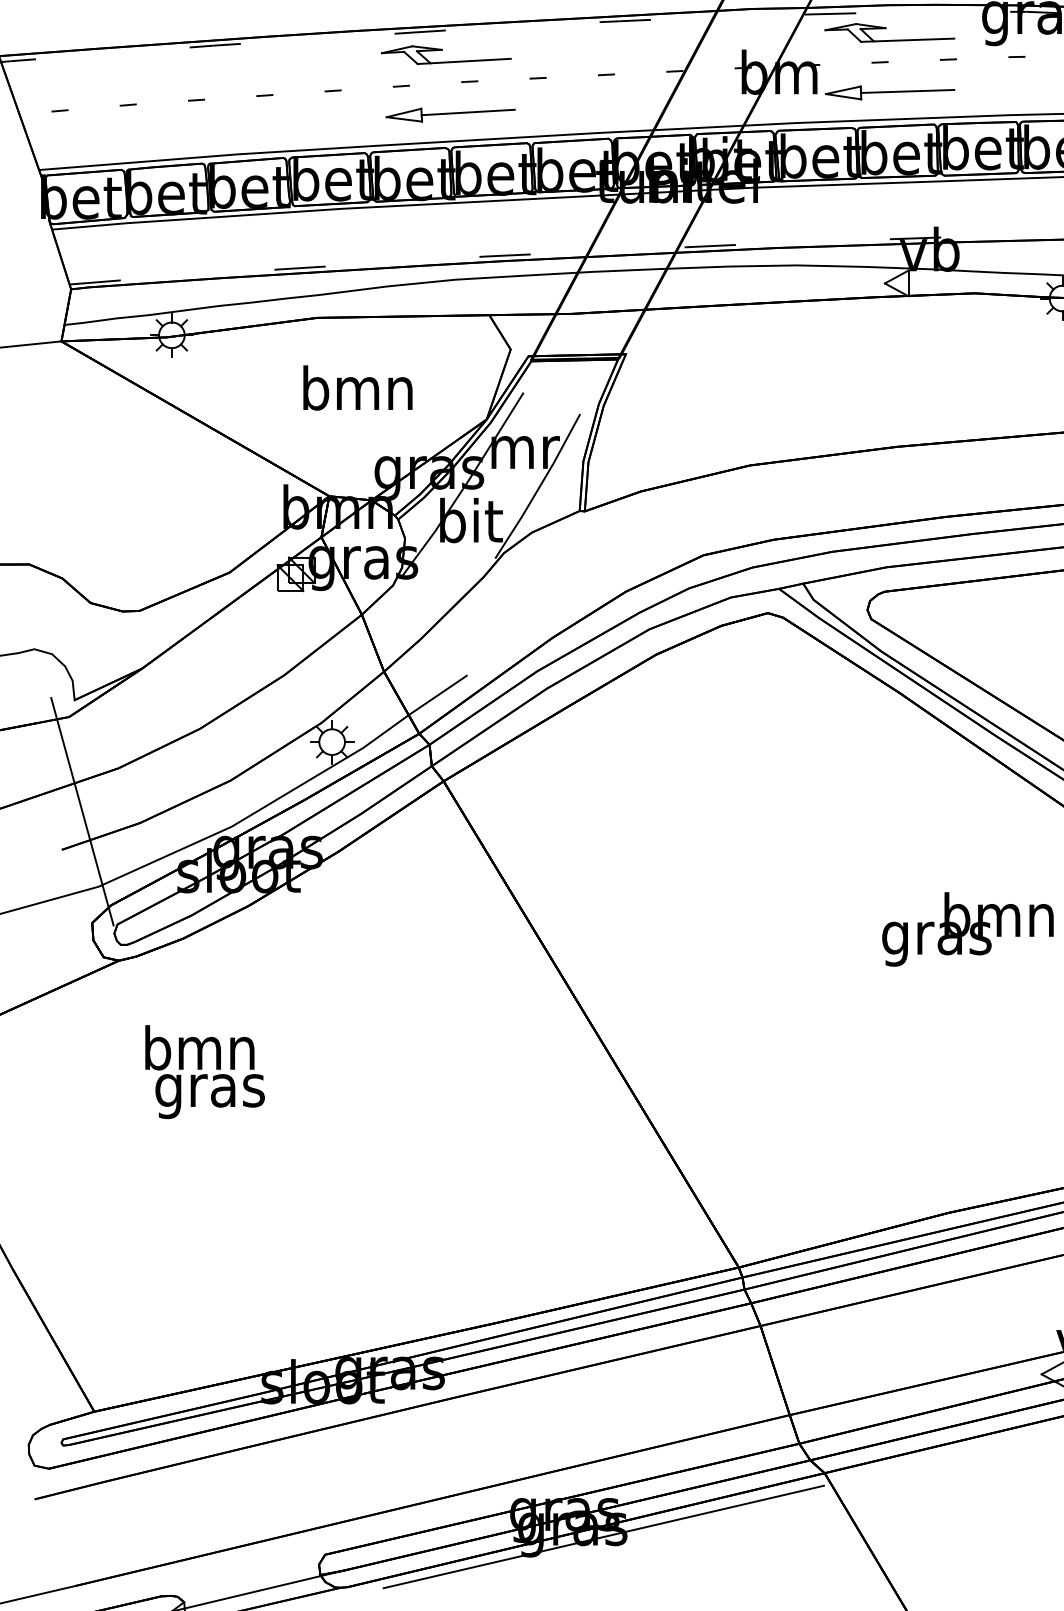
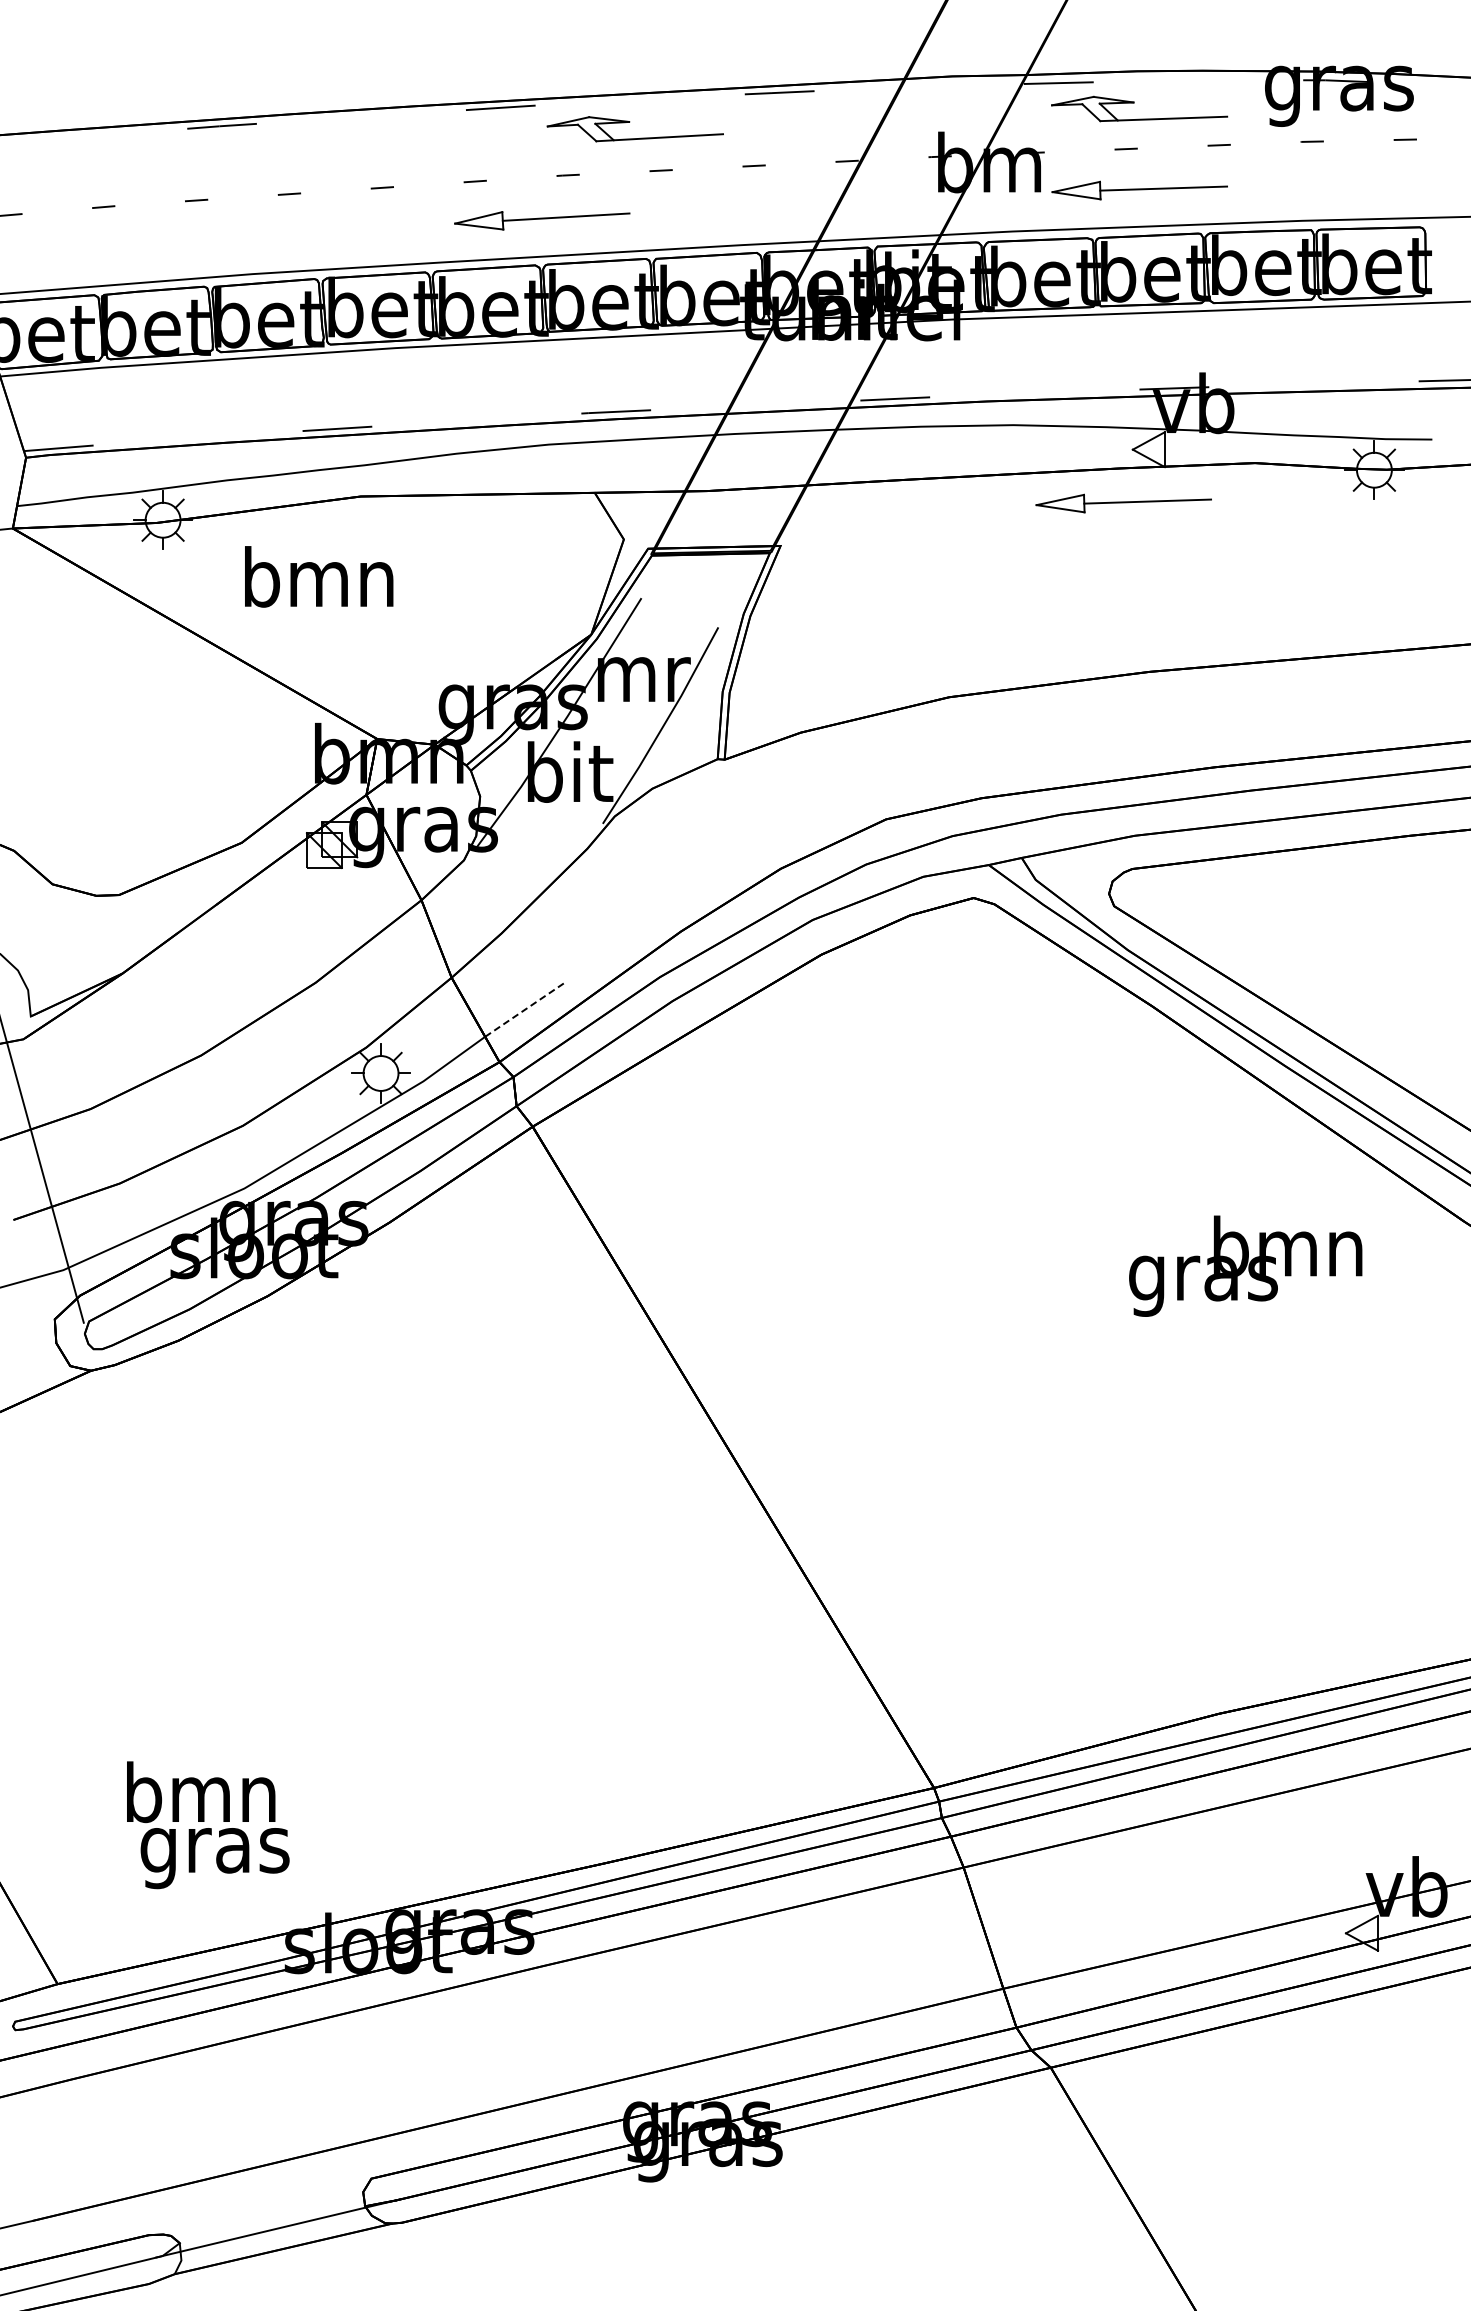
part: (442, 50) -> (629, 122), moved
part: (878, 323) -> (1123, 503), added
text: (358, 387) -> (319, 576), moved
line: (437, 695) -> (524, 1010), solid -> dashed
text: (967, 928) -> (1245, 1265), moved
text: (205, 1072) -> (208, 1825), moved
line: (603, 1537) -> (750, 2154), removed

